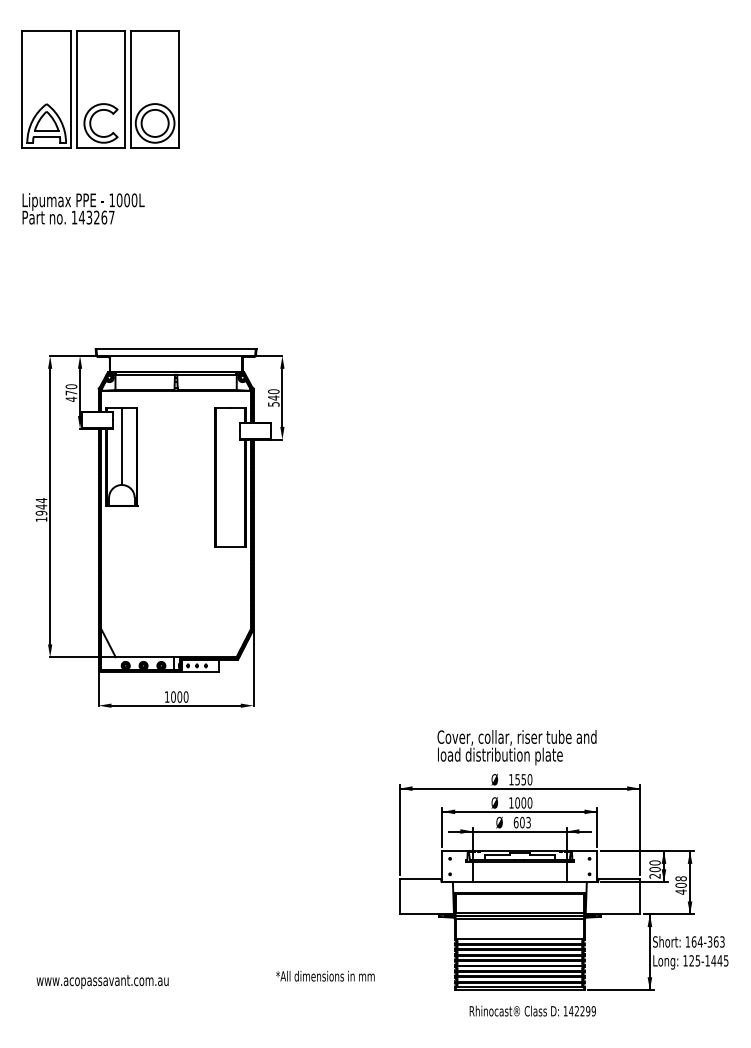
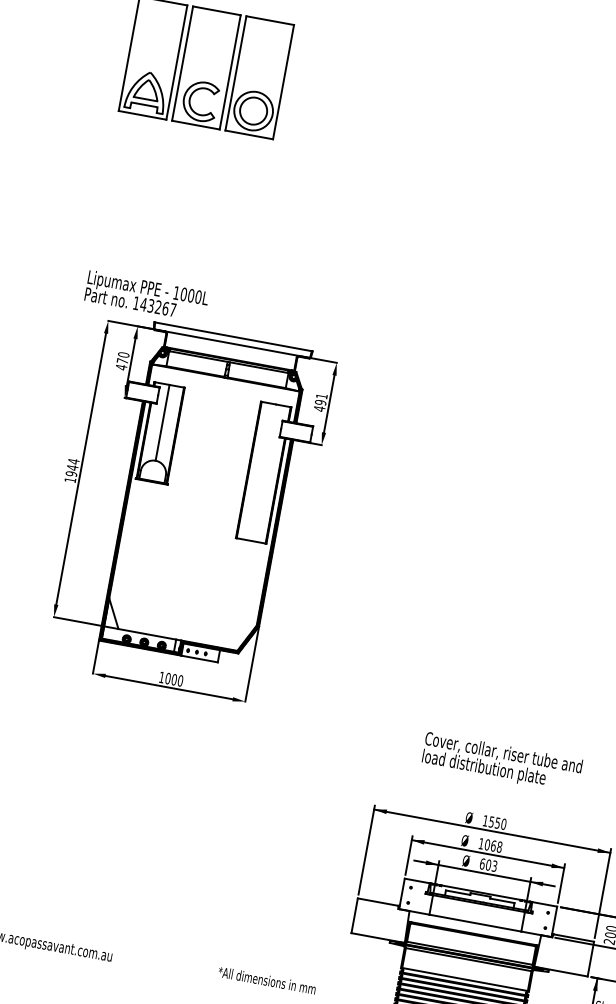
text: (83, 208) -> (146, 295), moved
text: (273, 397) -> (320, 402), 540 -> 491
text: (516, 747) -> (501, 762), moved
text: (526, 802) -> (496, 846), 1000 -> 1068

